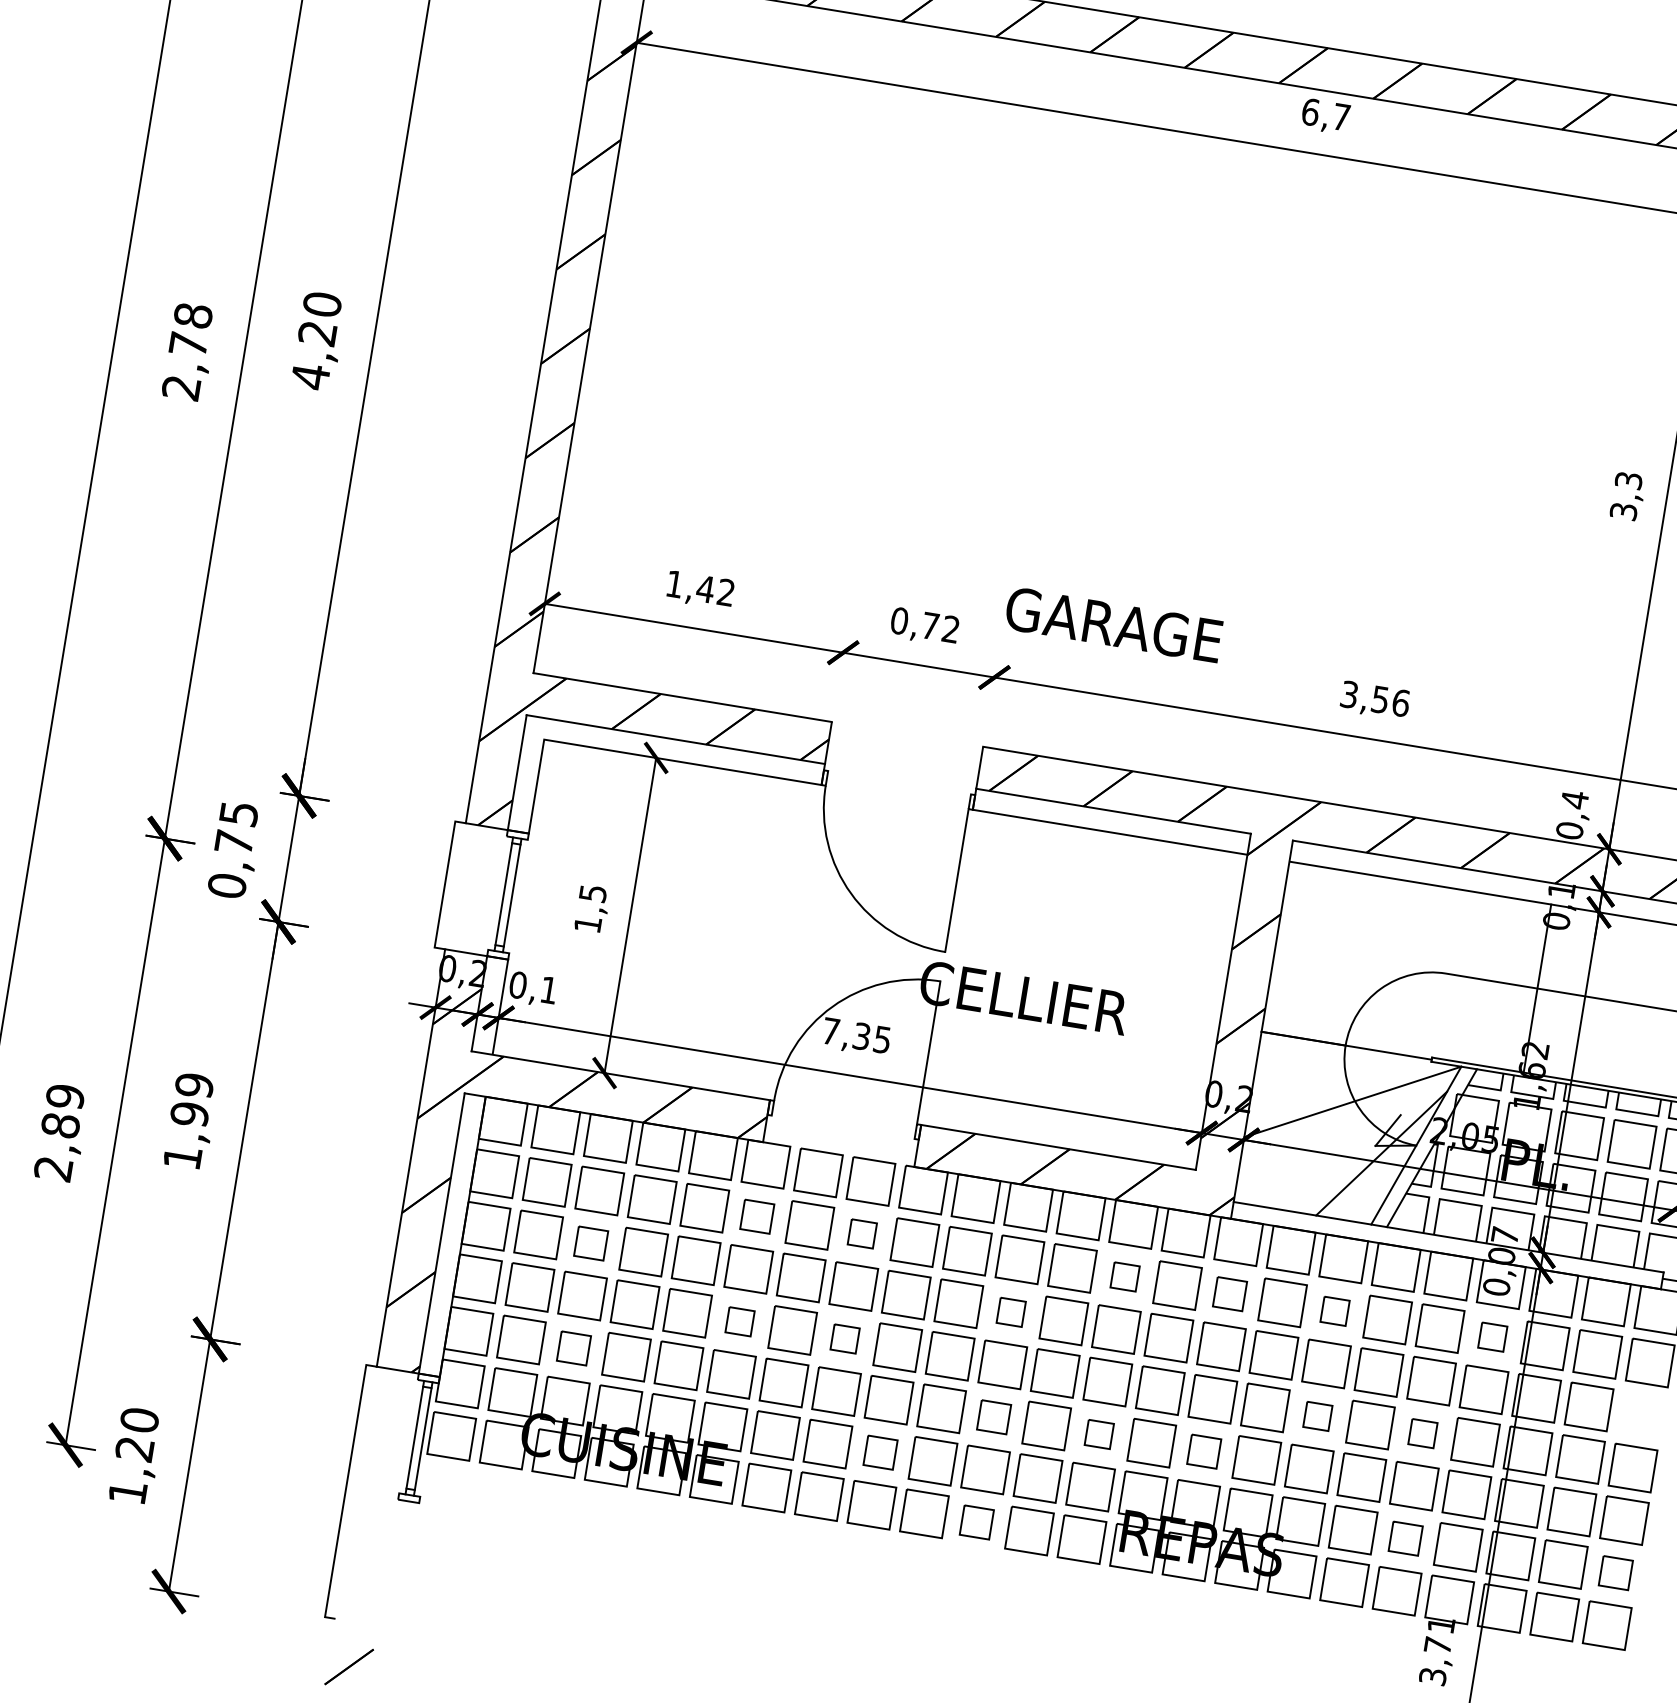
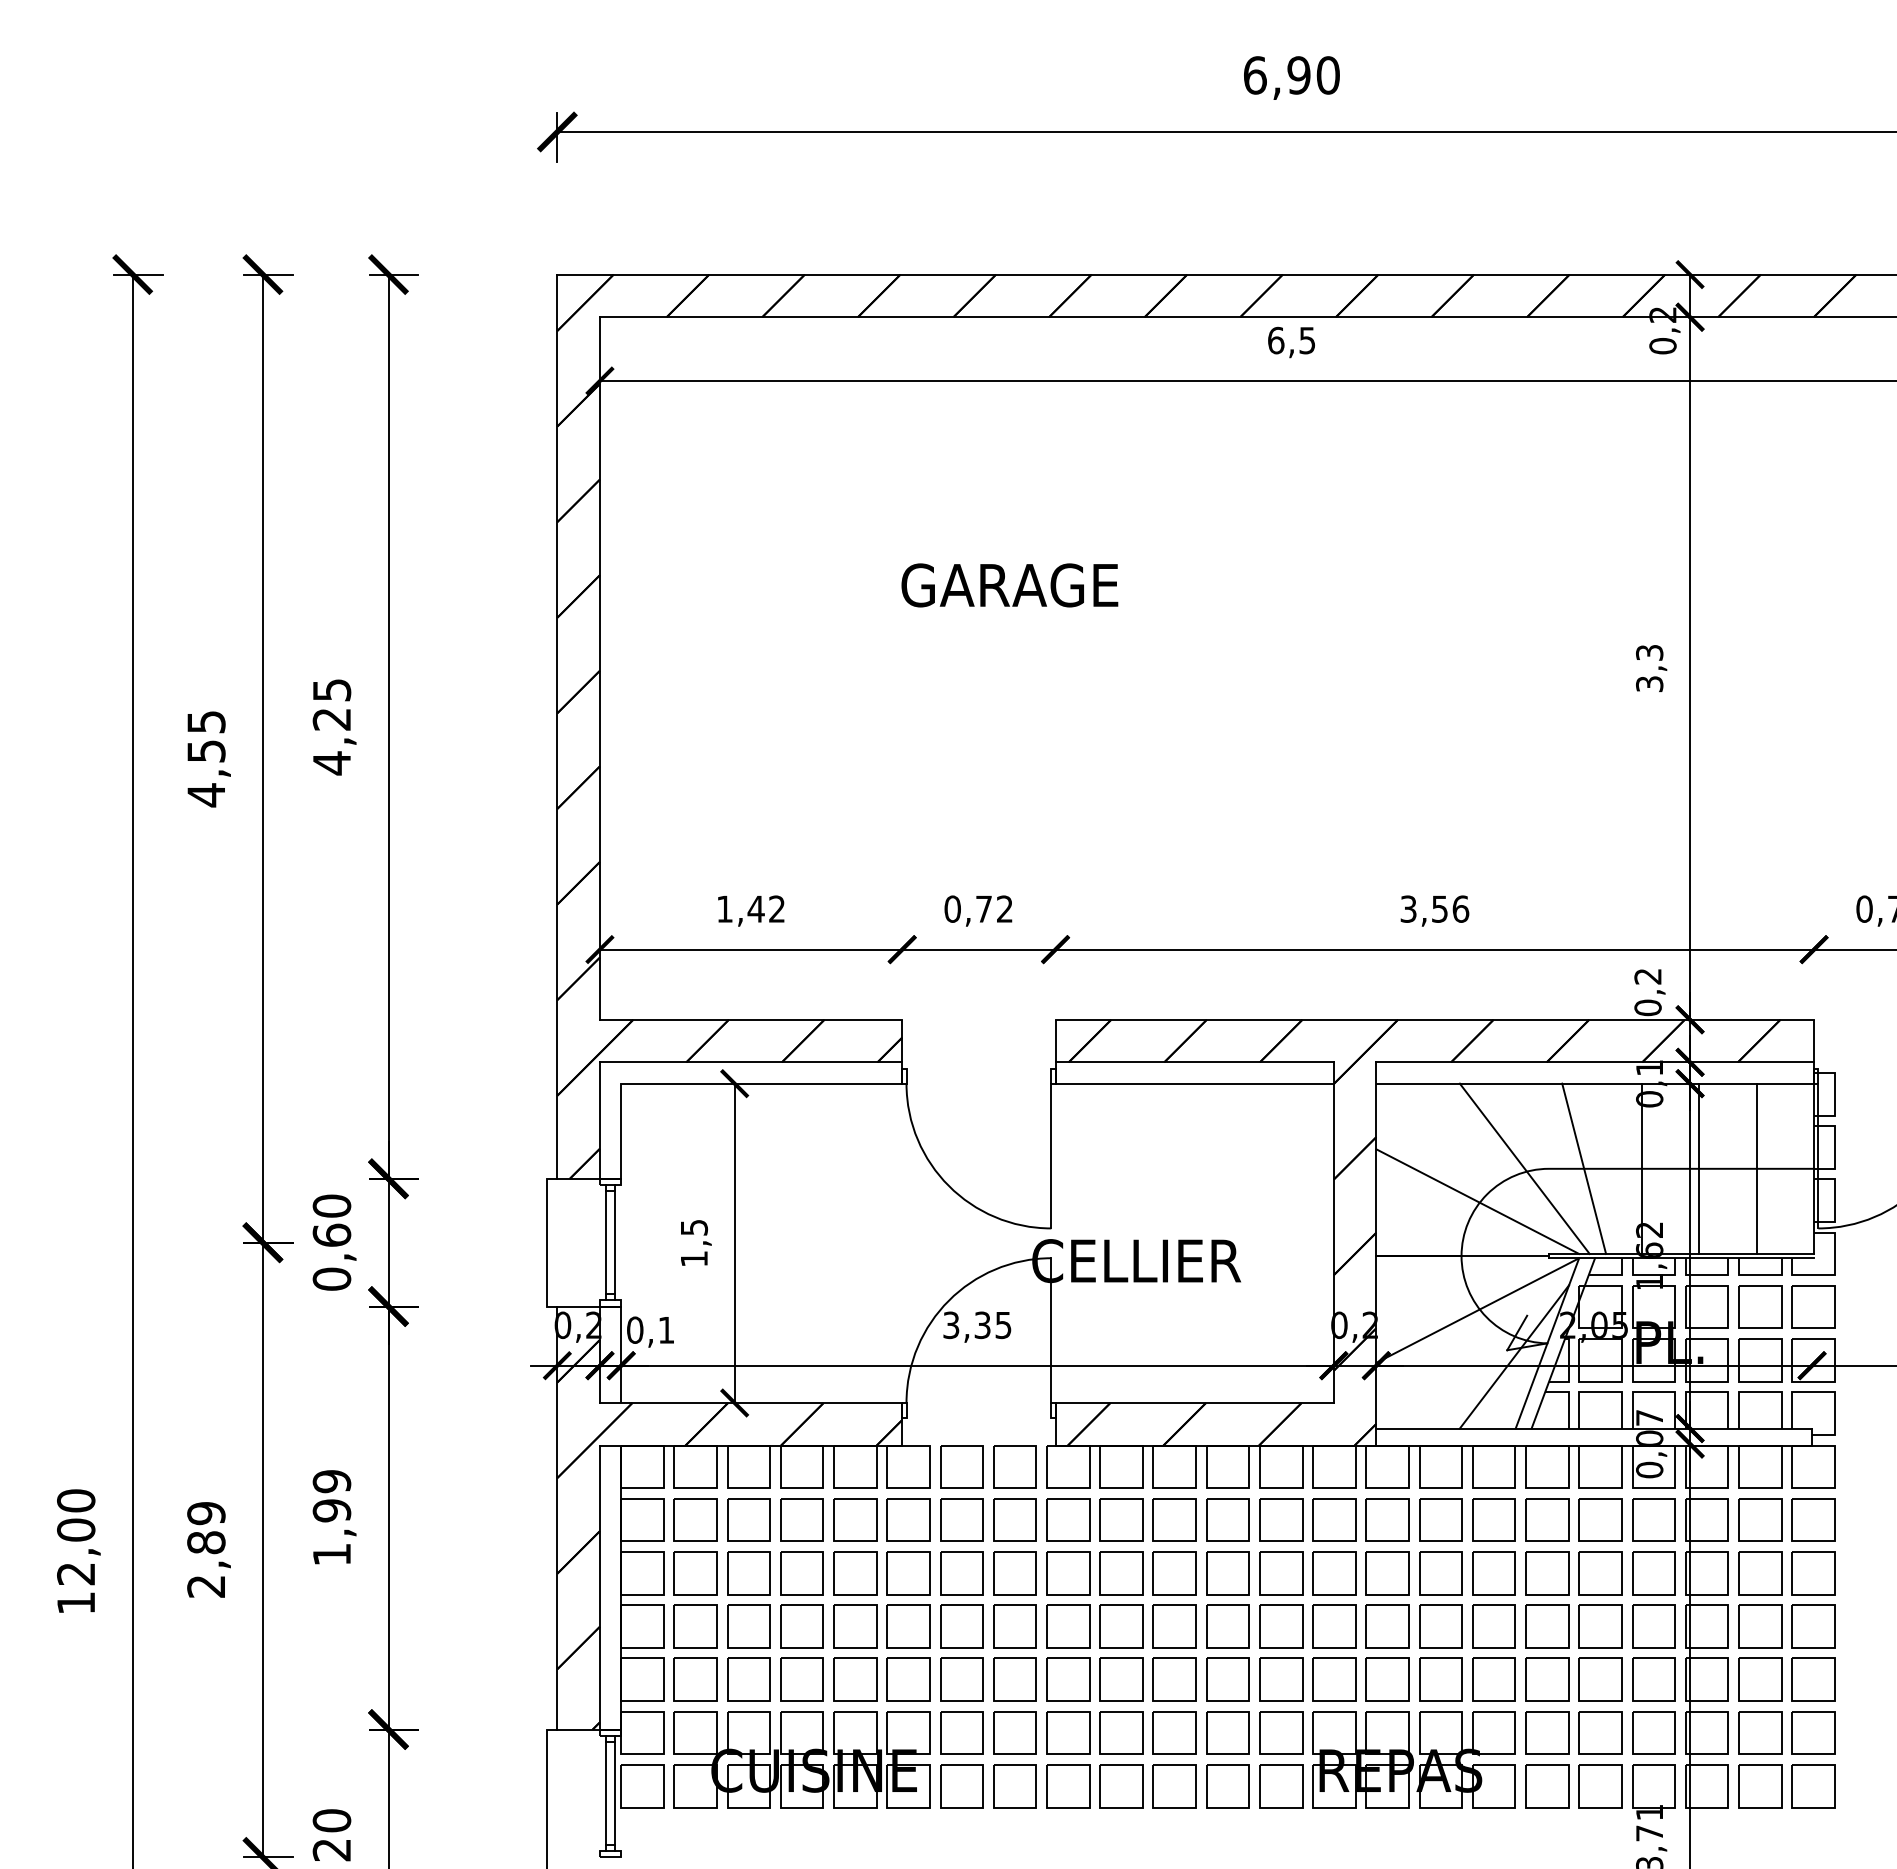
text: (1341, 117) -> (1307, 340), 6,7 -> 6,5
text: (322, 303) -> (331, 689), 4,20 -> 4,25
text: (187, 351) -> (206, 758), 2,78 -> 4,55
text: (1113, 624) -> (1009, 585), moved
text: (1574, 799) -> (1647, 976), 0,4 -> 0,2
text: (236, 827) -> (331, 1220), 0,75 -> 0,60
line: (1421, 969) -> (1524, 1168), added
line: (1481, 979) -> (1584, 1168), added
line: (1370, 994) -> (1477, 1201), added
line: (1594, 997) -> (1699, 1168), added
line: (1650, 1006) -> (1756, 1168), added
text: (831, 1031) -> (951, 1325), 7,35 -> 3,35
part: (757, 1216) -> (908, 1519), size x1.43
part: (861, 1233) -> (1014, 1519), size x1.67
part: (590, 1243) -> (748, 1573), size x1.43
part: (1125, 1276) -> (1281, 1519), size x1.67
part: (1229, 1293) -> (1387, 1519), size x1.43
part: (1334, 1310) -> (1493, 1519), size x1.67
part: (1011, 1312) -> (1174, 1573), size x1.67
part: (740, 1321) -> (908, 1626), size x1.67
part: (1492, 1336) -> (1653, 1519), size x1.67
part: (844, 1338) -> (1014, 1626), size x1.67
part: (573, 1348) -> (748, 1679), size x1.43
part: (1641, 1415) -> (1813, 1573), added
part: (1317, 1416) -> (1493, 1626), size x1.67
part: (993, 1417) -> (1174, 1679), size x1.43
part: (1422, 1433) -> (1600, 1626), size x1.67
part: (1099, 1434) -> (1281, 1679), size x1.67
part: (1204, 1451) -> (1387, 1679), size x1.43
part: (880, 1452) -> (1068, 1732), size x1.43
part: (976, 1522) -> (1174, 1786), size x1.43
part: (1405, 1538) -> (1600, 1732), size x1.43
part: (1615, 1572) -> (1813, 1732), size x1.43

